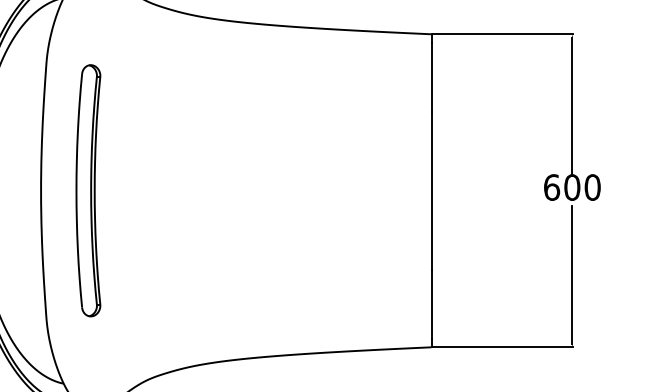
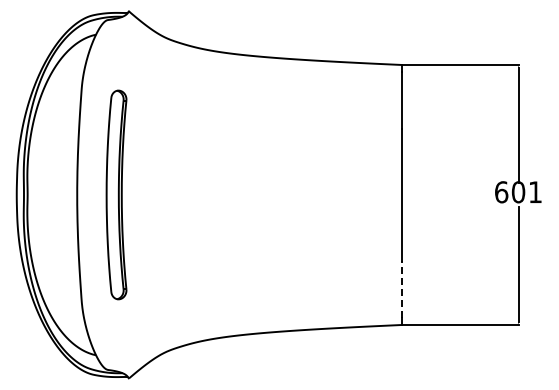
text: (592, 187) -> (535, 192), 600 -> 601
line: (431, 304) -> (401, 289), solid -> dashed

